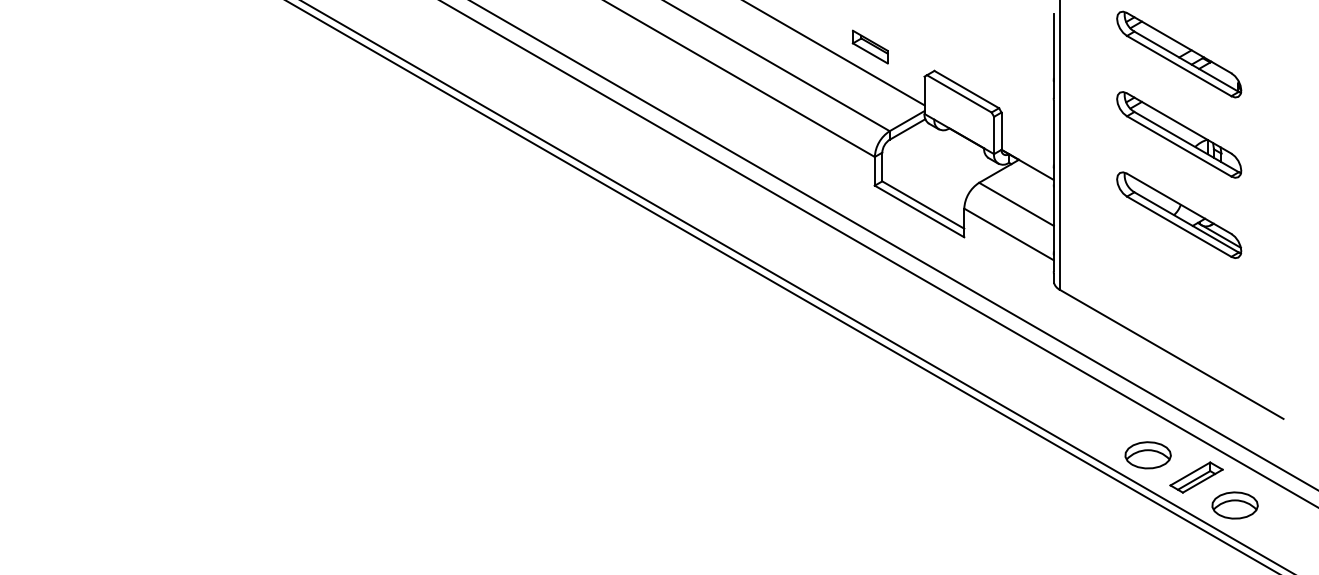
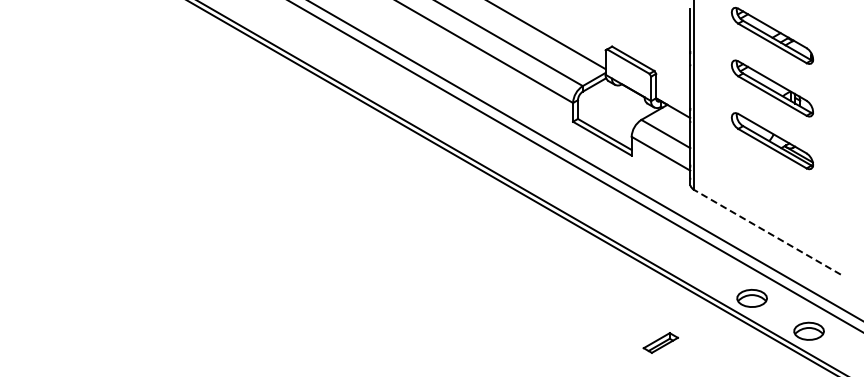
part: (869, 46) -> (569, 30), removed
line: (1171, 354) -> (767, 232), solid -> dashed
part: (1196, 476) -> (660, 342), moved

